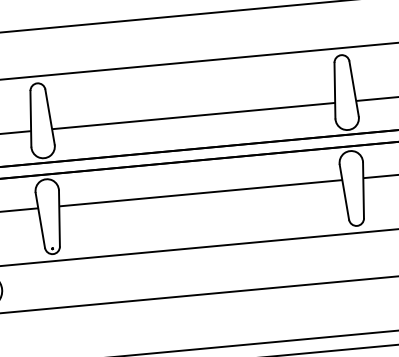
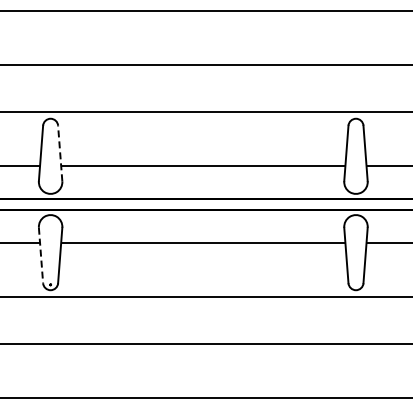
line: (50, 117) -> (60, 153), solid -> dashed
line: (40, 220) -> (41, 255), solid -> dashed

